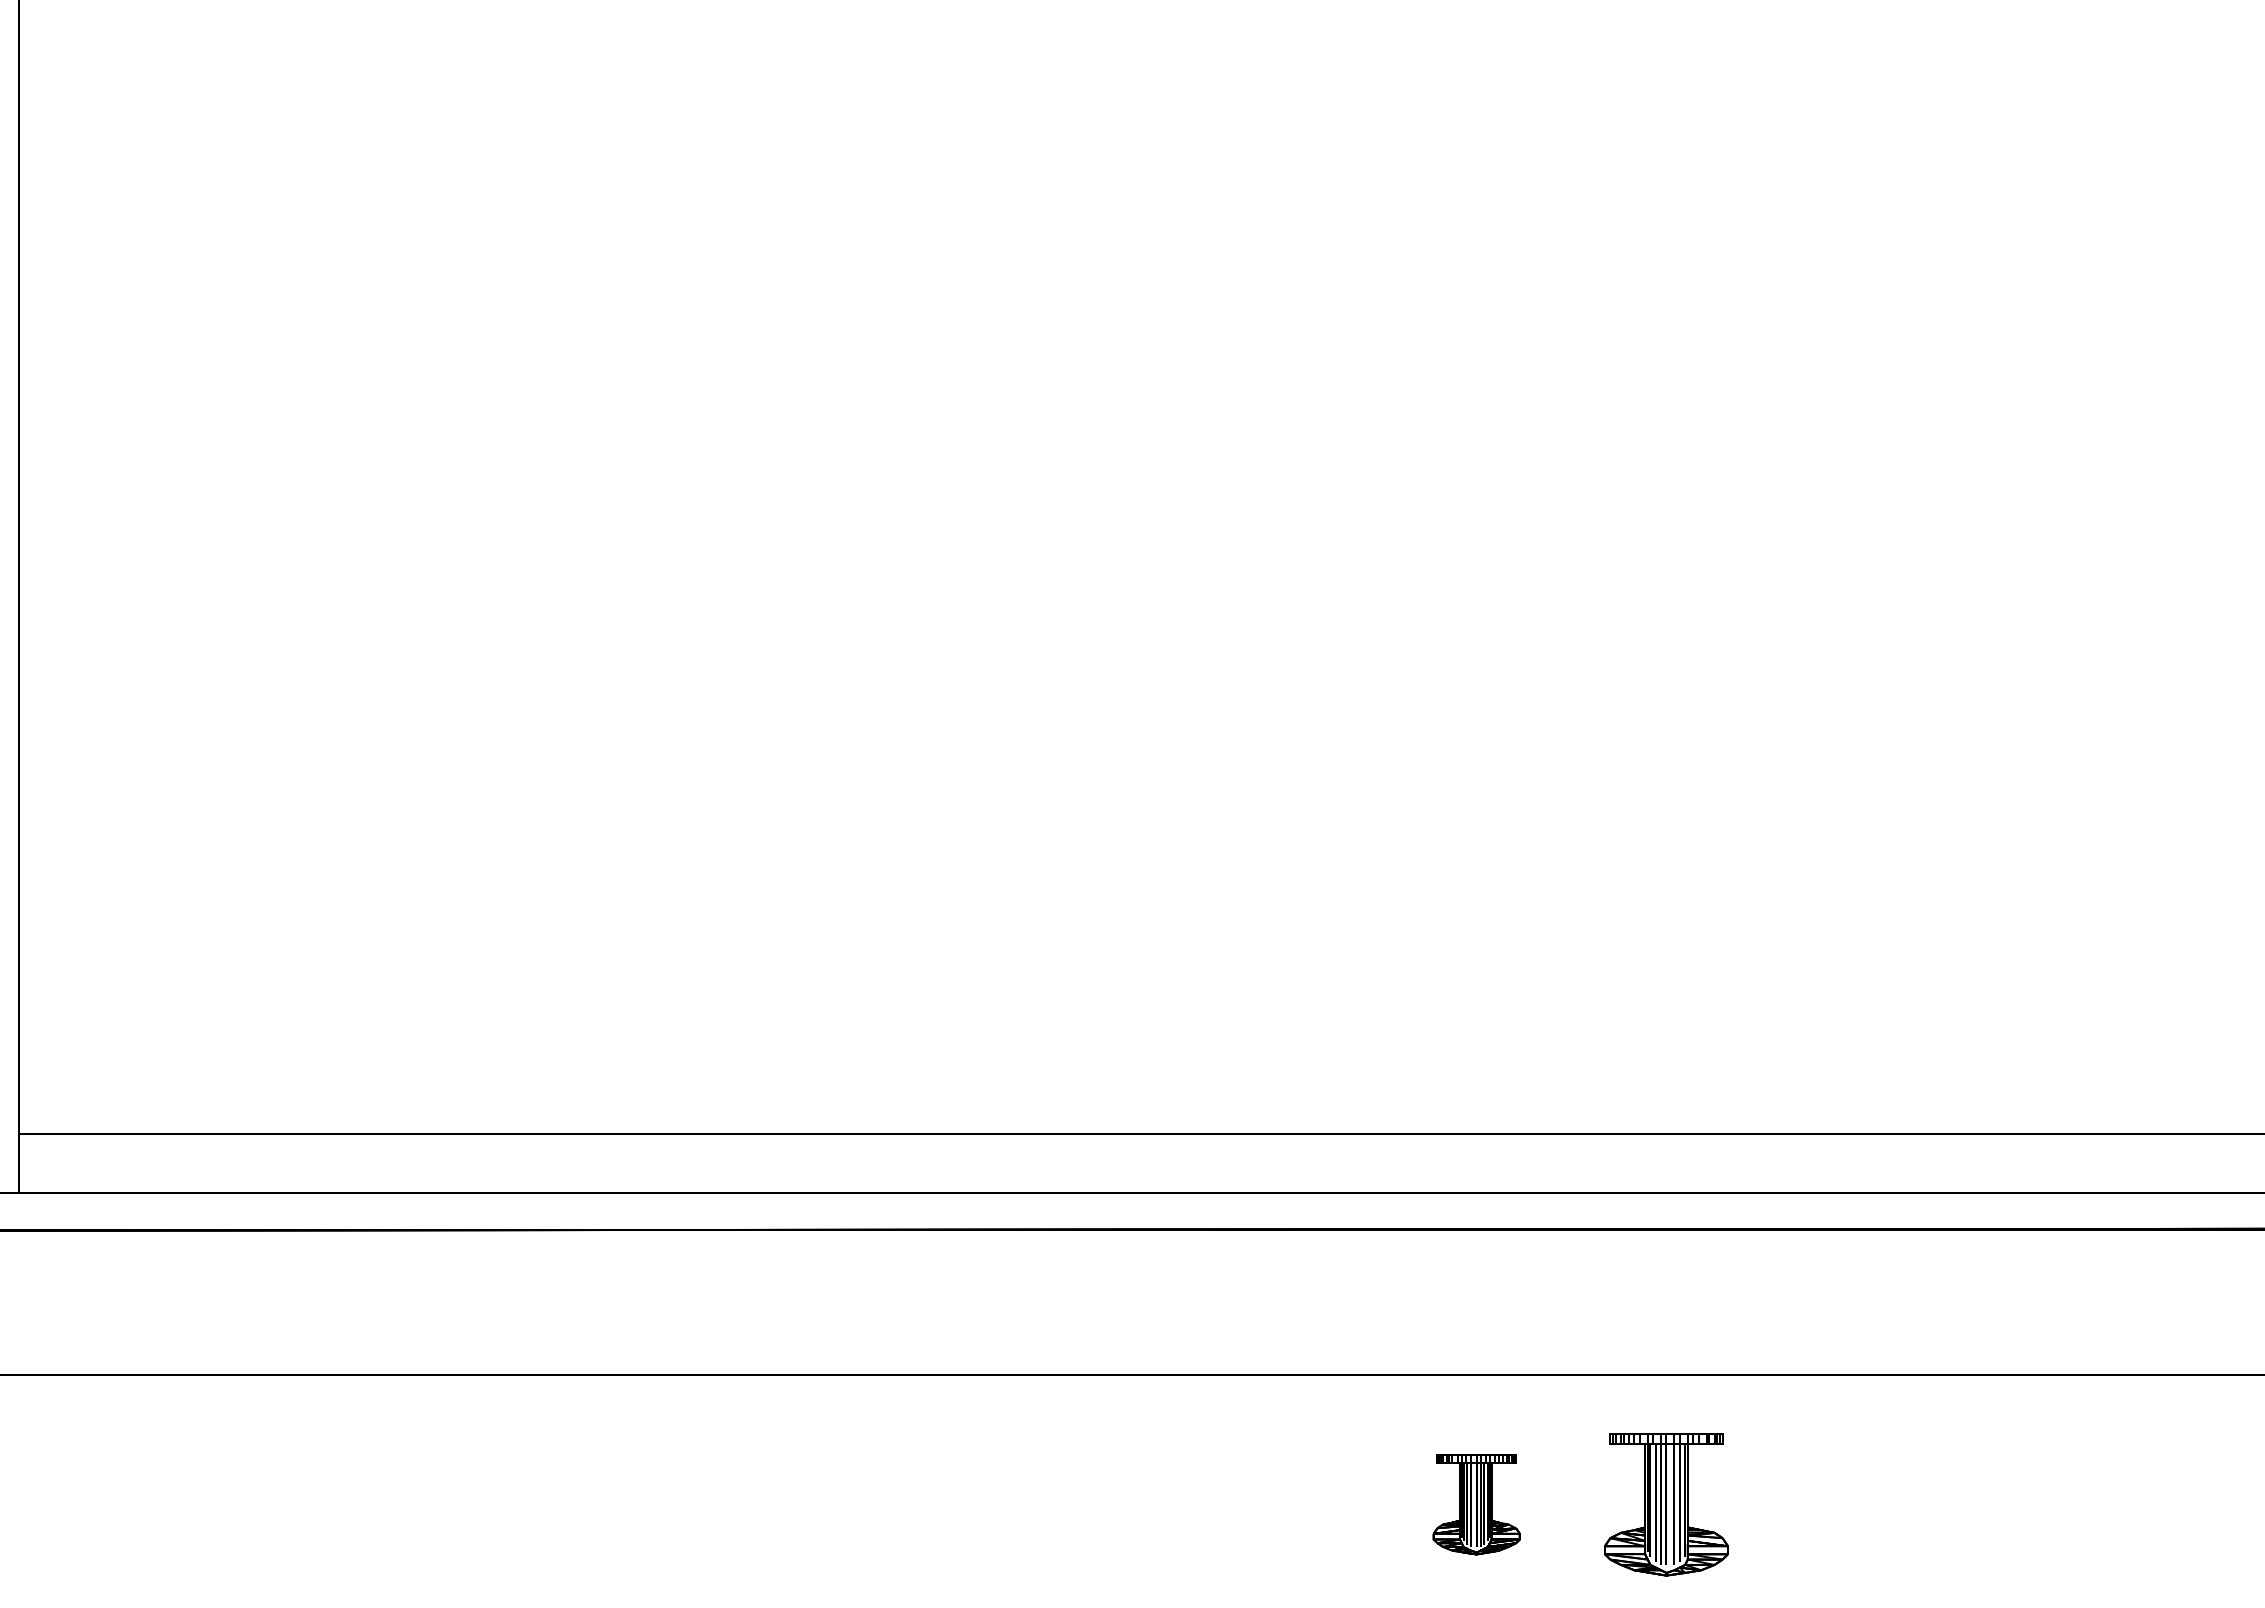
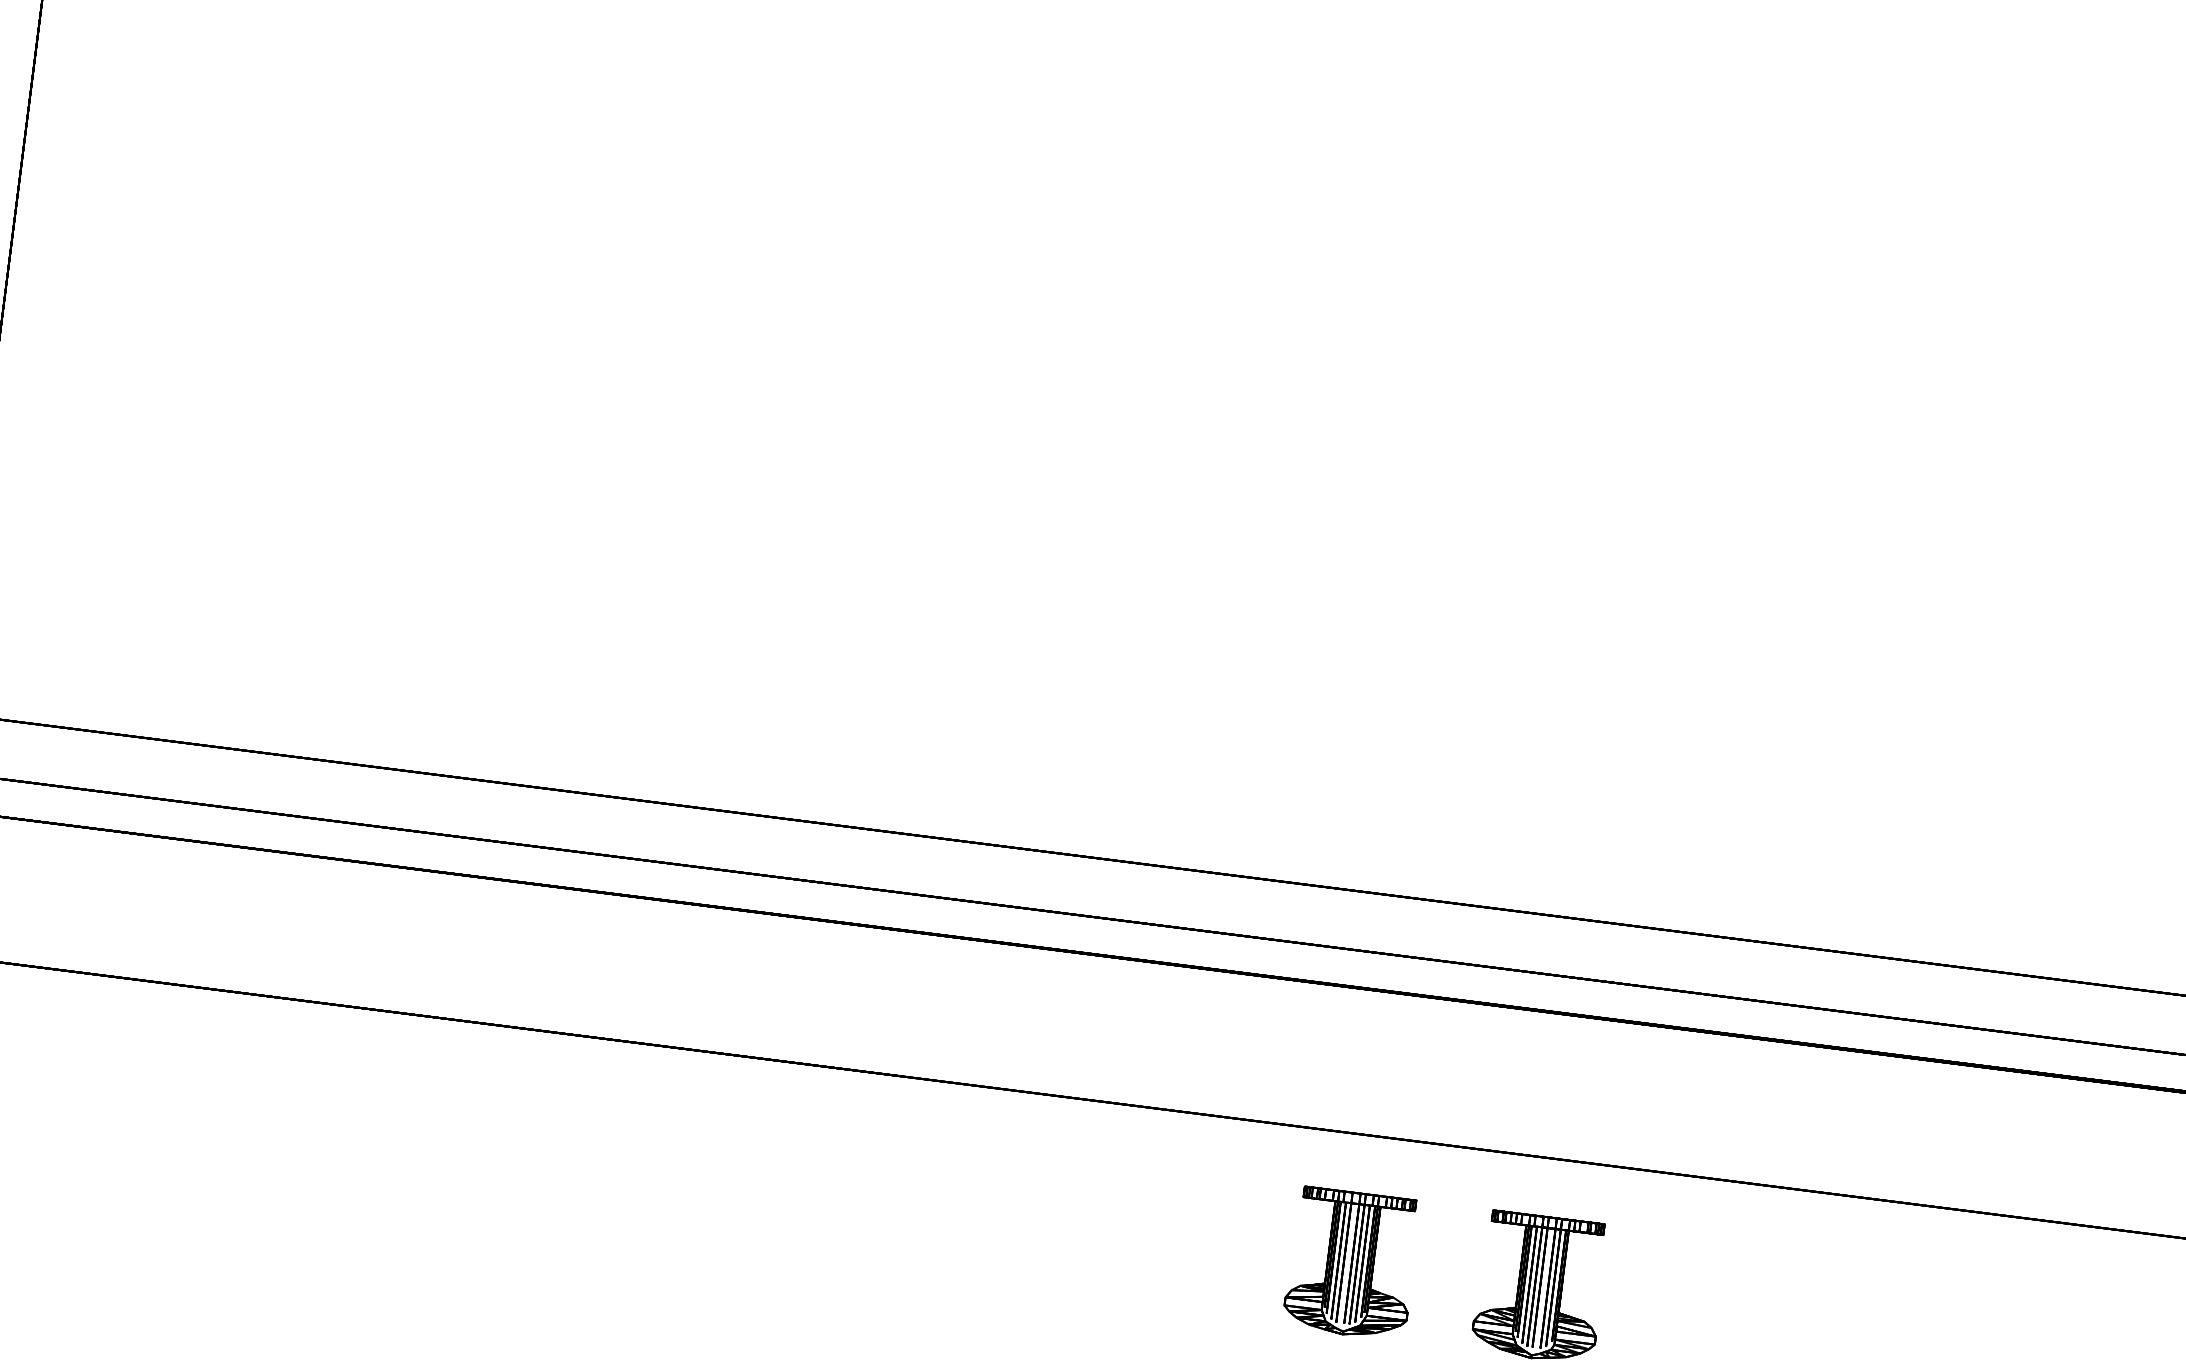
part: (1476, 1504) -> (1351, 1263), size x1.43

